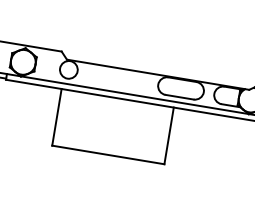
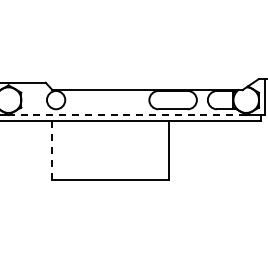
line: (135, 94) -> (127, 114), solid -> dashed
line: (56, 117) -> (51, 150), solid -> dashed

